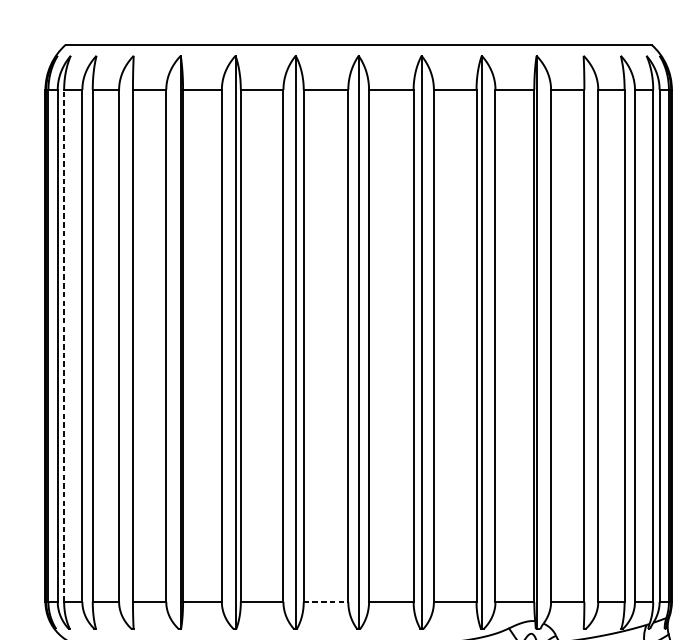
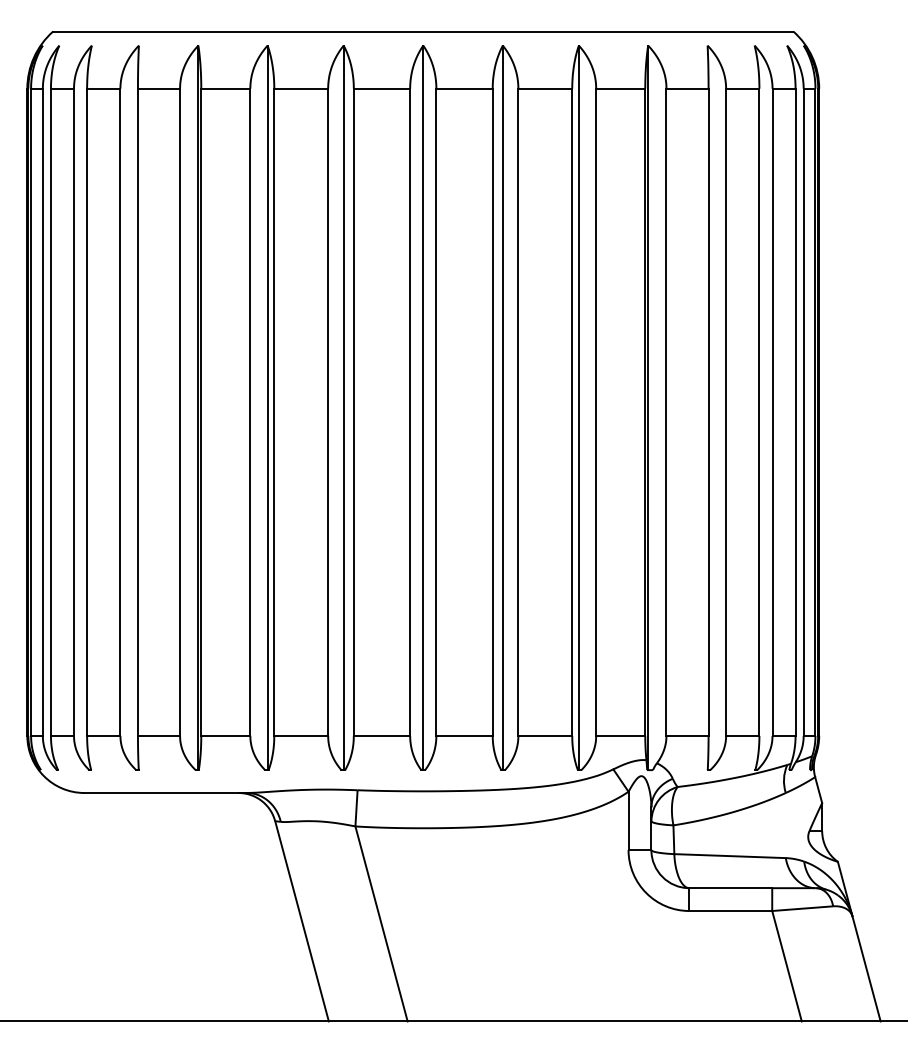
line: (63, 346) -> (50, 412), dashed -> solid
line: (326, 601) -> (382, 735), dashed -> solid

